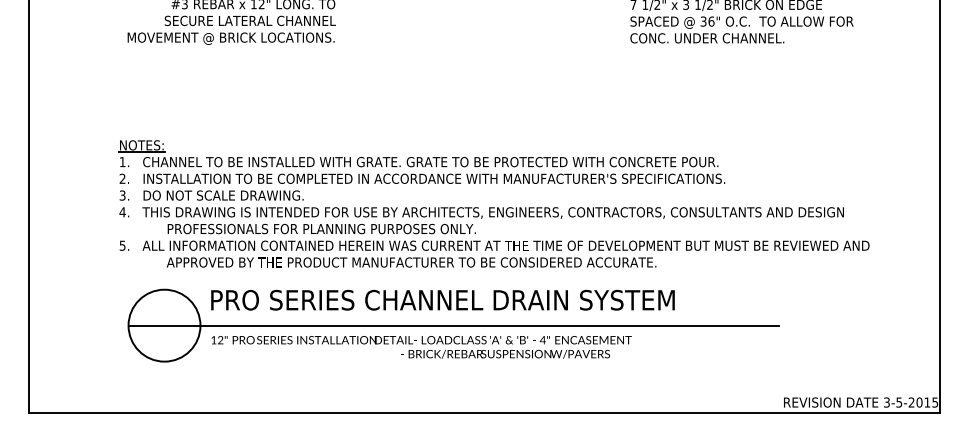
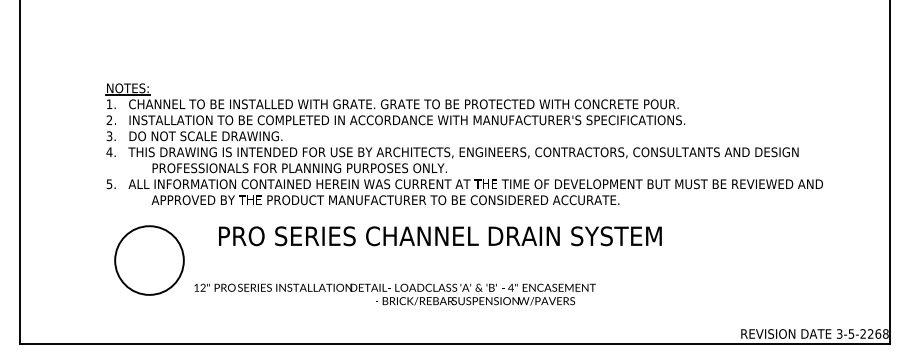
text: (442, 299) -> (439, 235), moved
line: (453, 325) -> (425, 260), removed
text: (421, 347) -> (395, 294), moved
text: (927, 402) -> (878, 333), 3-5-2015 -> 3-5-2268

